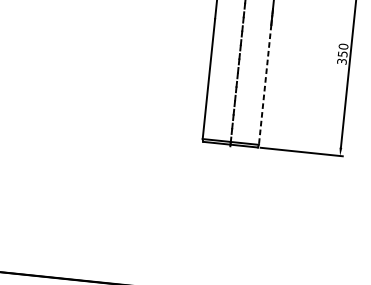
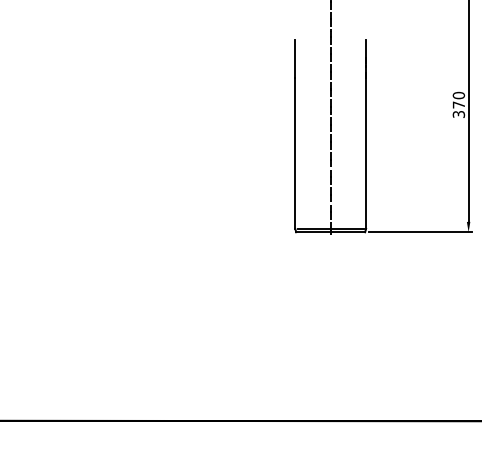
text: (343, 53) -> (459, 104), 350 -> 370
line: (265, 85) -> (366, 153), dashed -> solid

